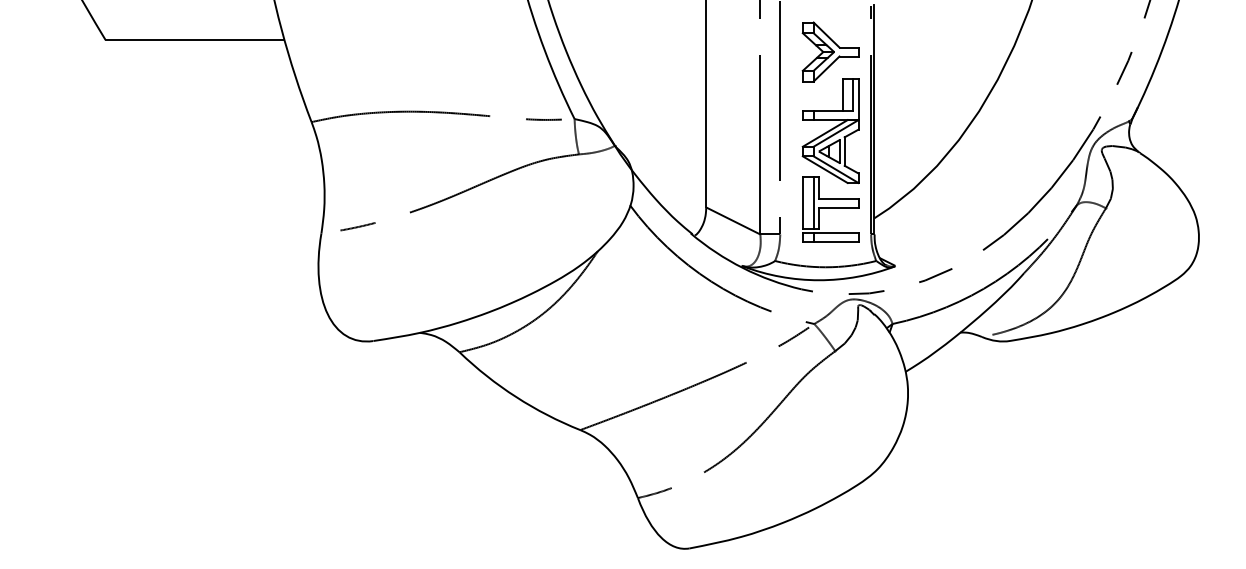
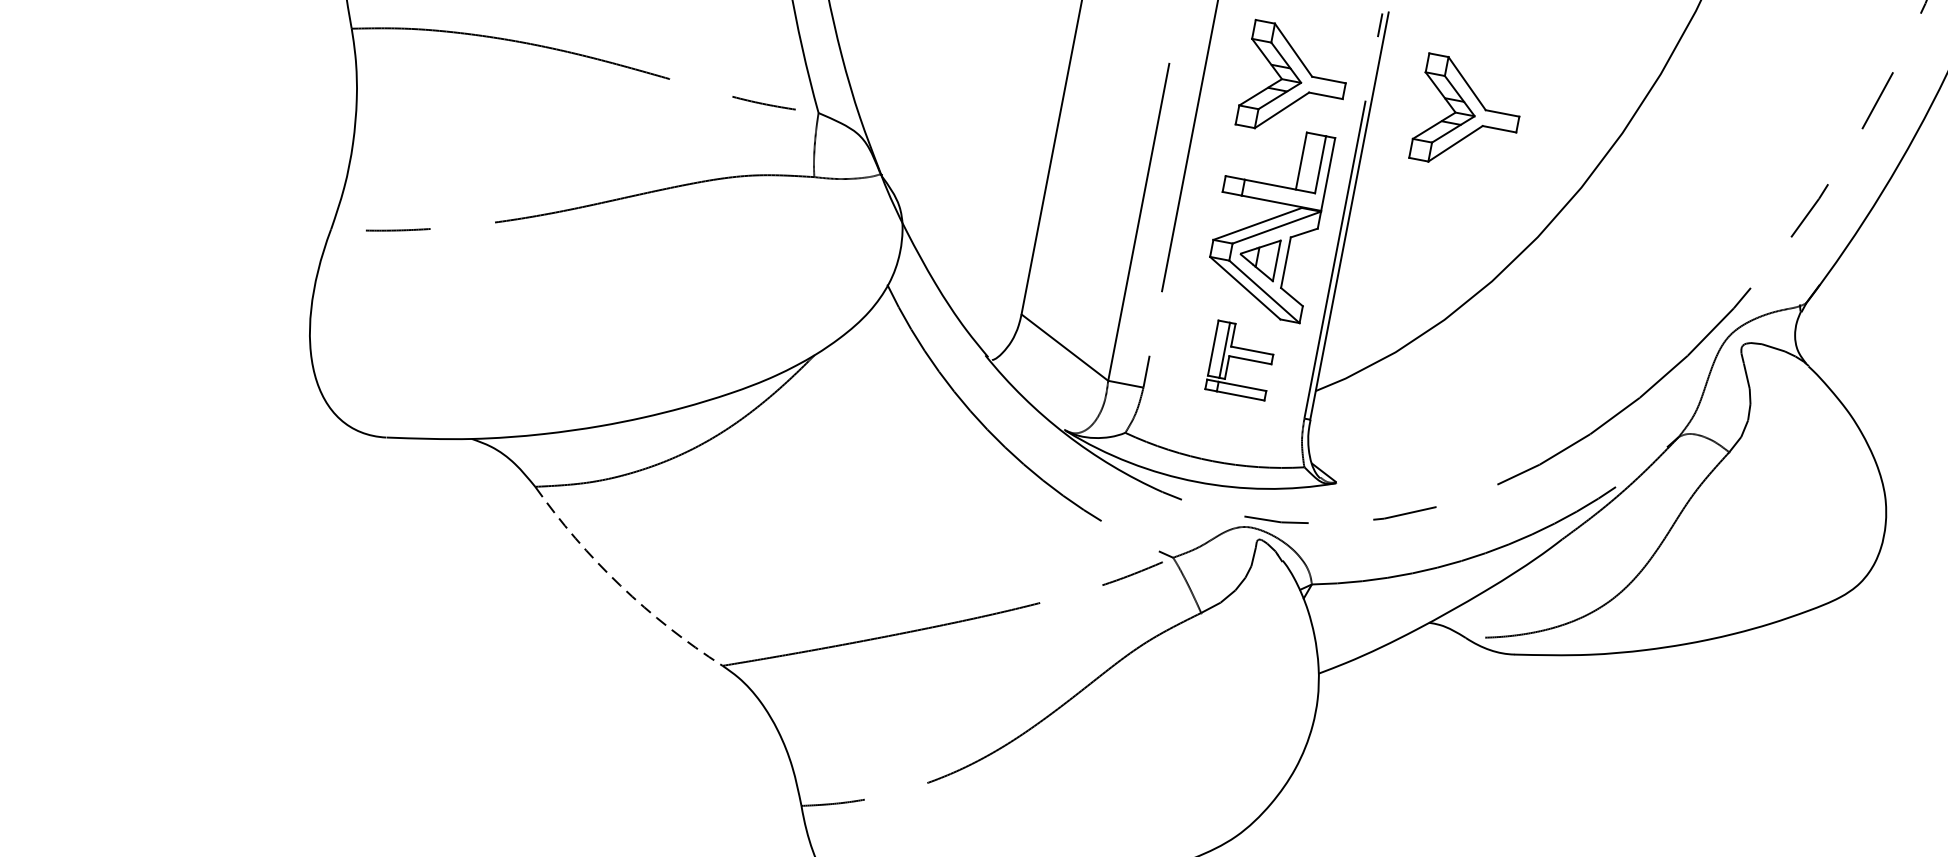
part: (928, 51) -> (1468, 114), added
part: (830, 209) -> (1240, 360), size x0.6
arc: (516, 397) -> (620, 586), solid -> dashed

